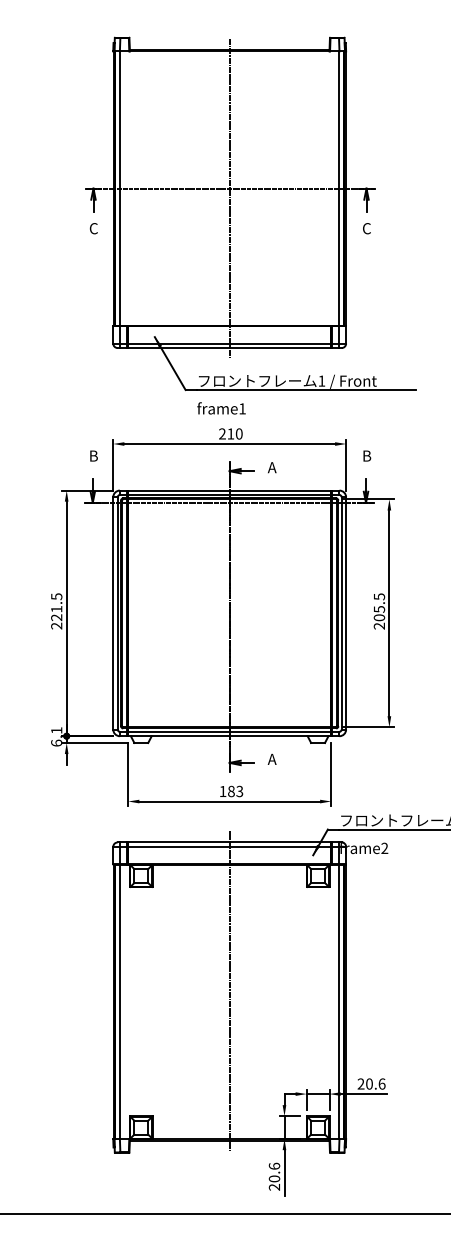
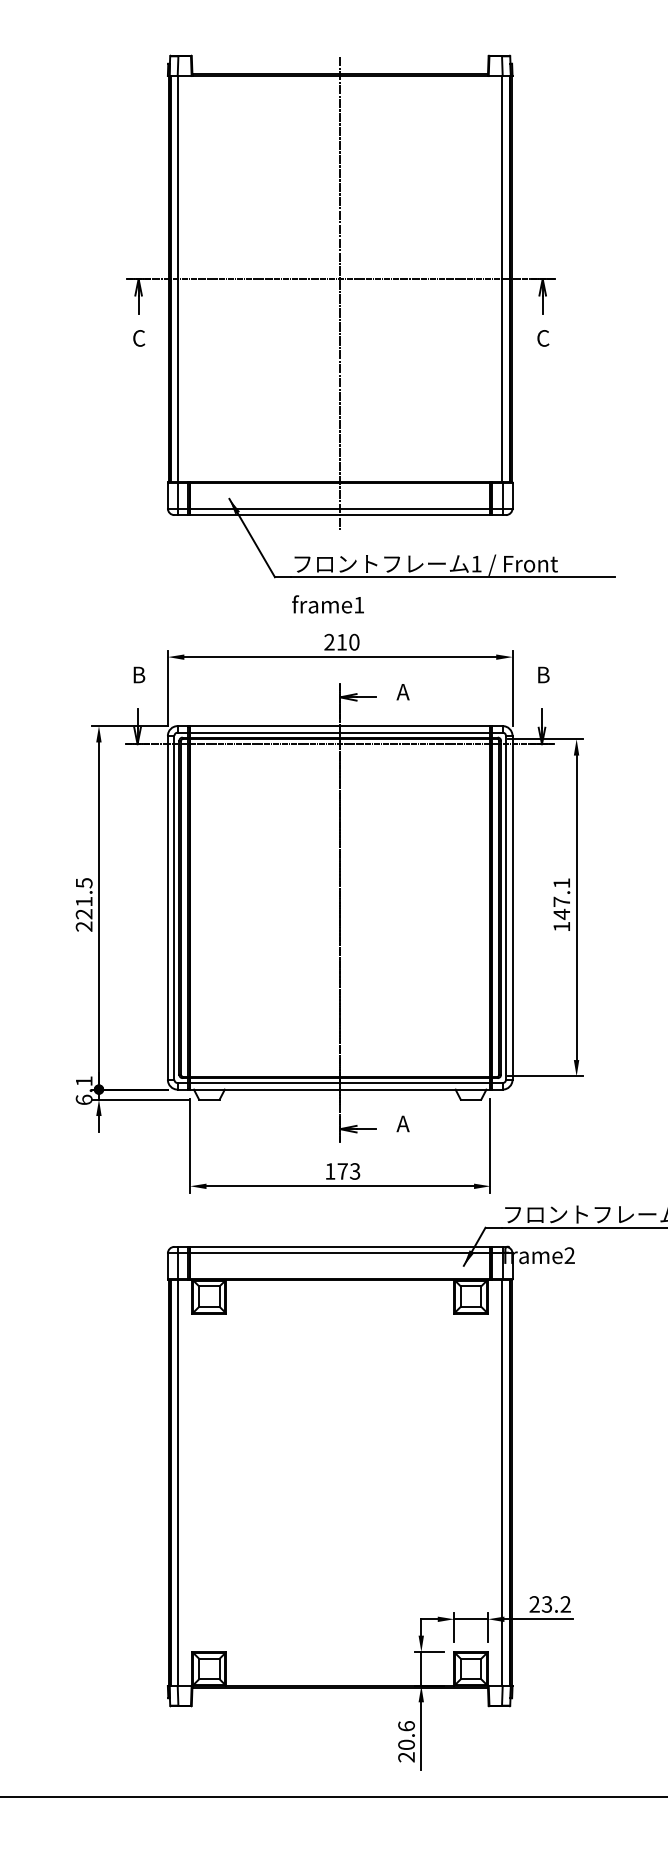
text: (379, 611) -> (561, 905), 205.5 -> 147.1
text: (231, 791) -> (342, 1171), 183 -> 173
line: (229, 991) -> (339, 1467), removed
text: (375, 1083) -> (556, 1603), 20.6 -> 23.2

